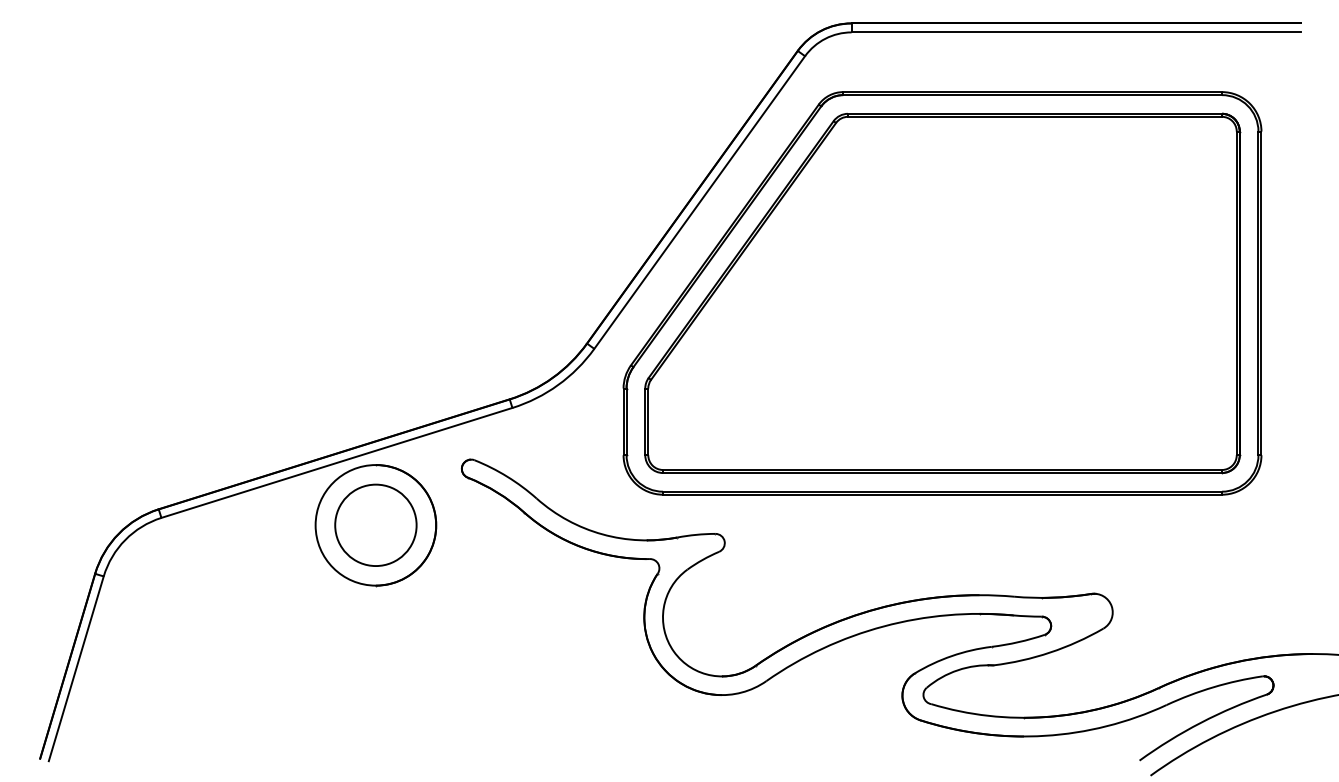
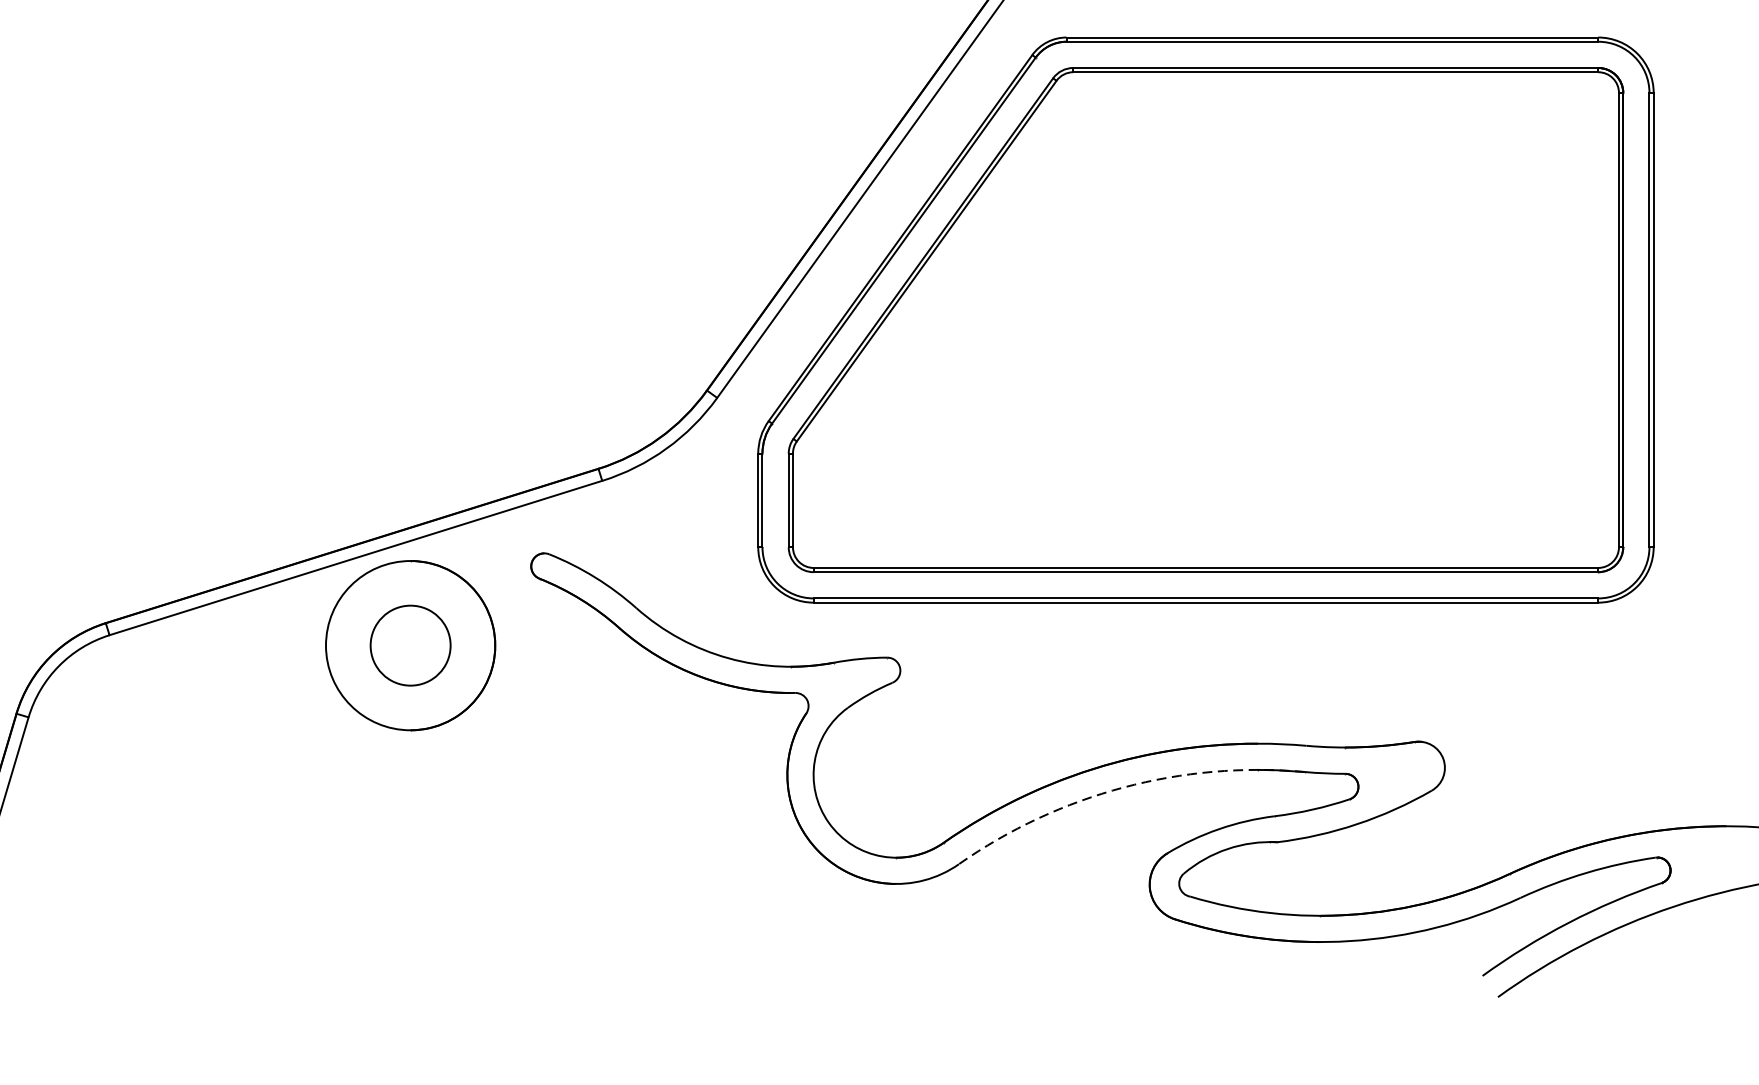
circle: (375, 525) -> (410, 645), size x0.7
arc: (883, 626) -> (1123, 787), solid -> dashed

